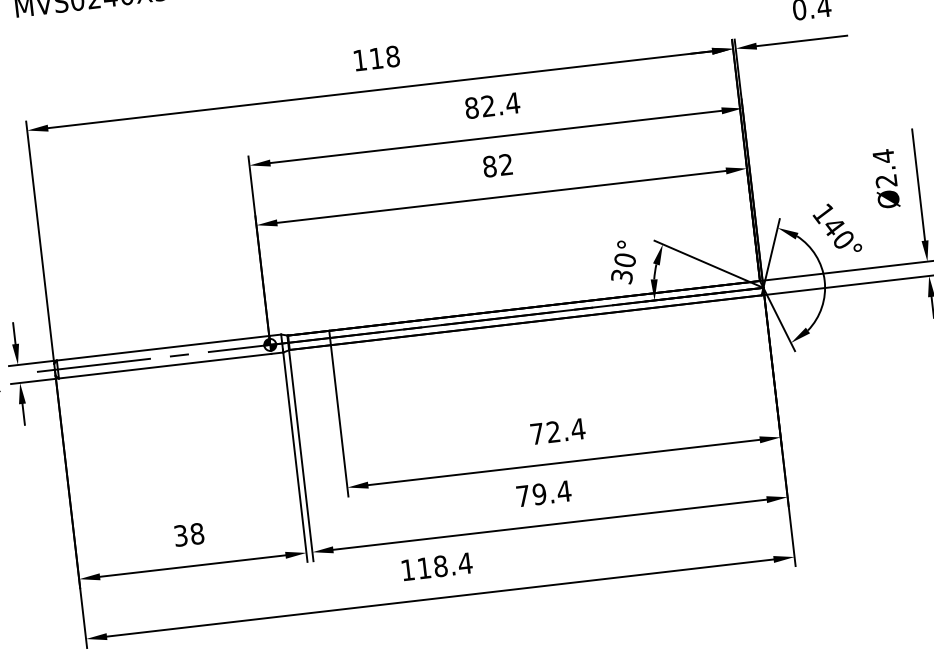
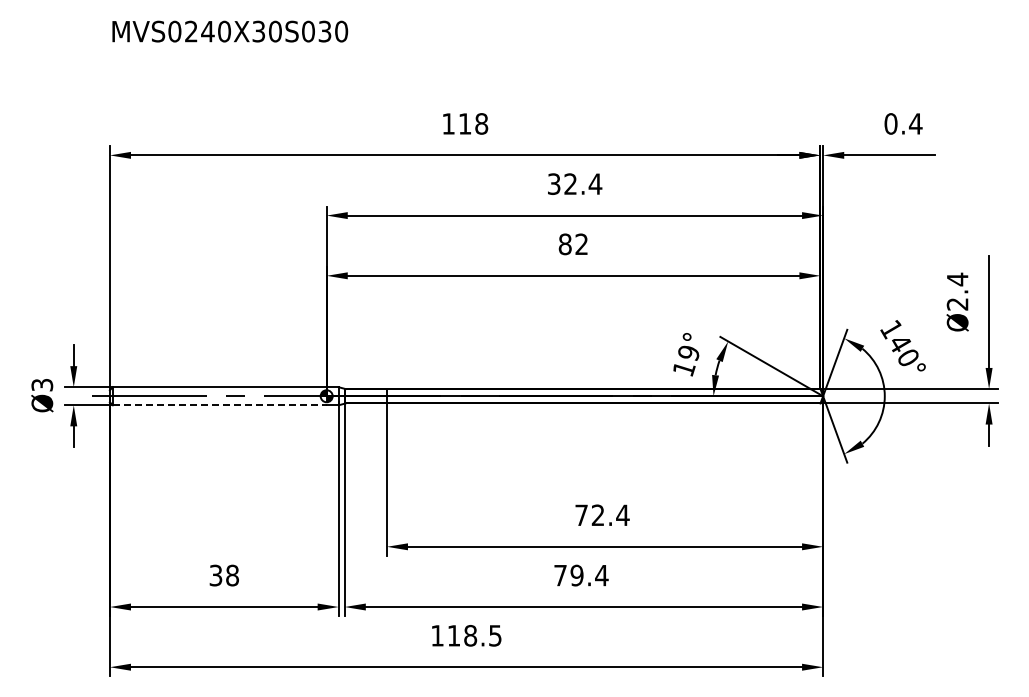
text: (471, 107) -> (553, 183), 82.4 -> 32.4
text: (622, 269) -> (685, 361), 30° -> 19°
line: (164, 366) -> (219, 405), solid -> dashed
text: (465, 563) -> (495, 635), 118.4 -> 118.5

